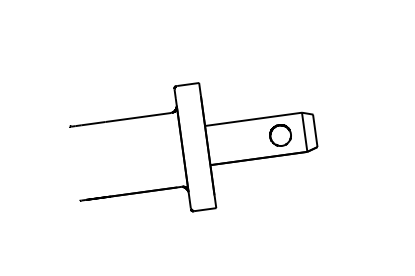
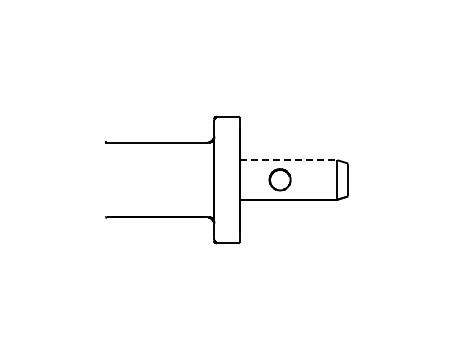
line: (253, 119) -> (288, 160), solid -> dashed
part: (279, 135) -> (279, 179), moved

